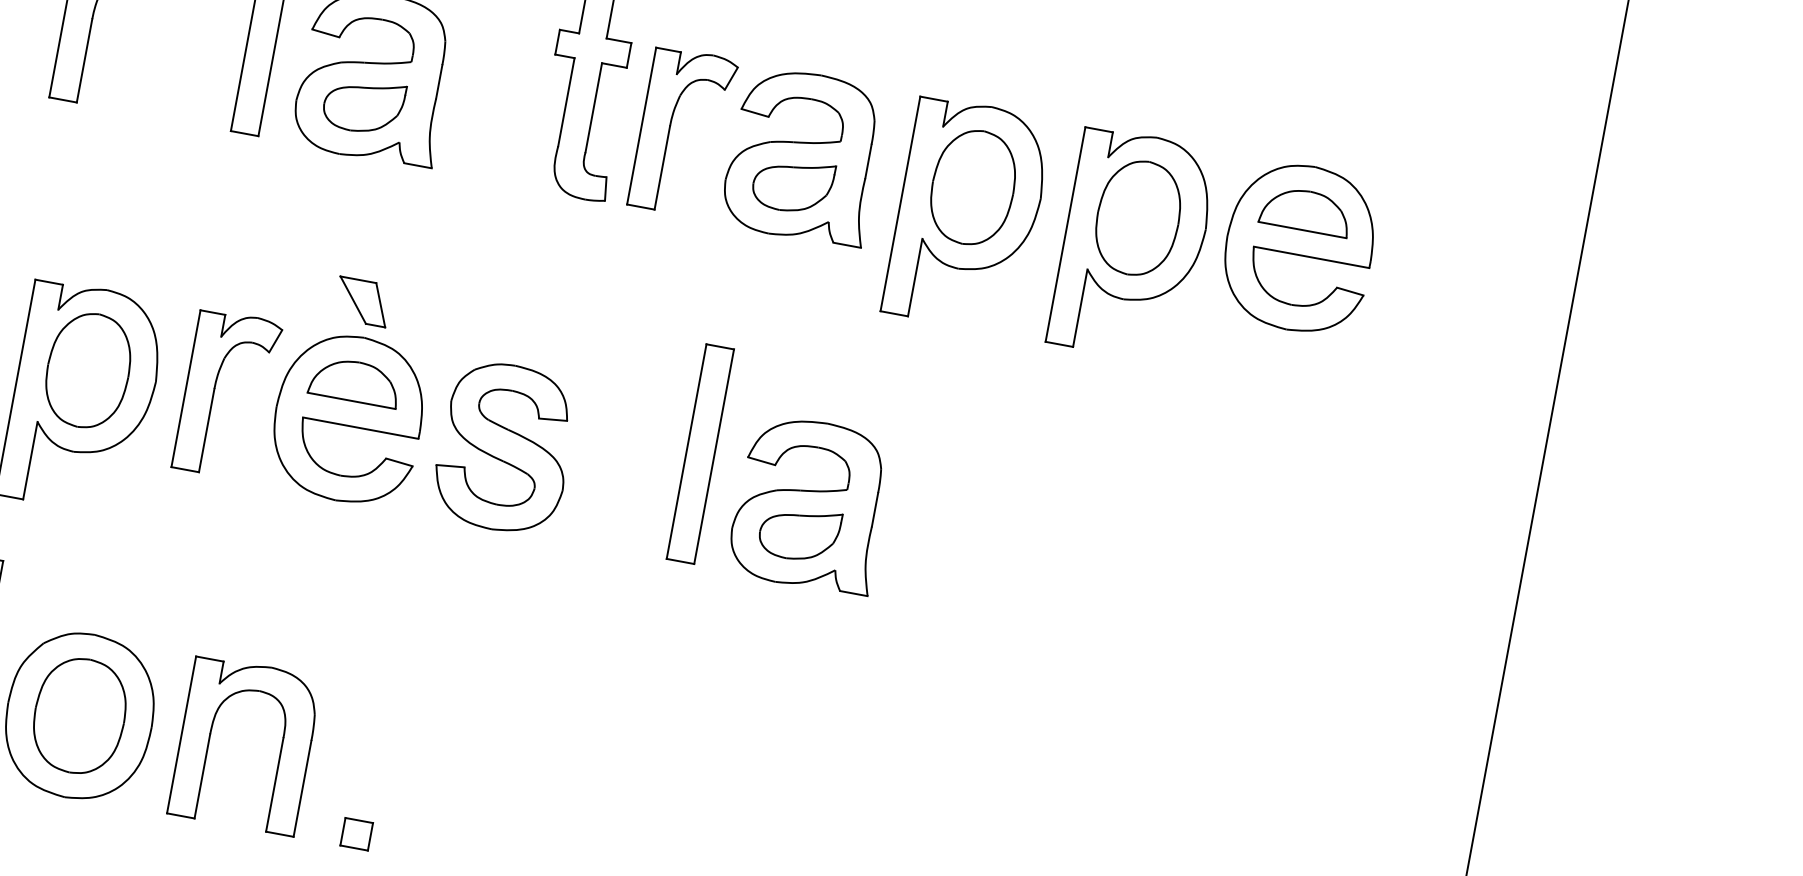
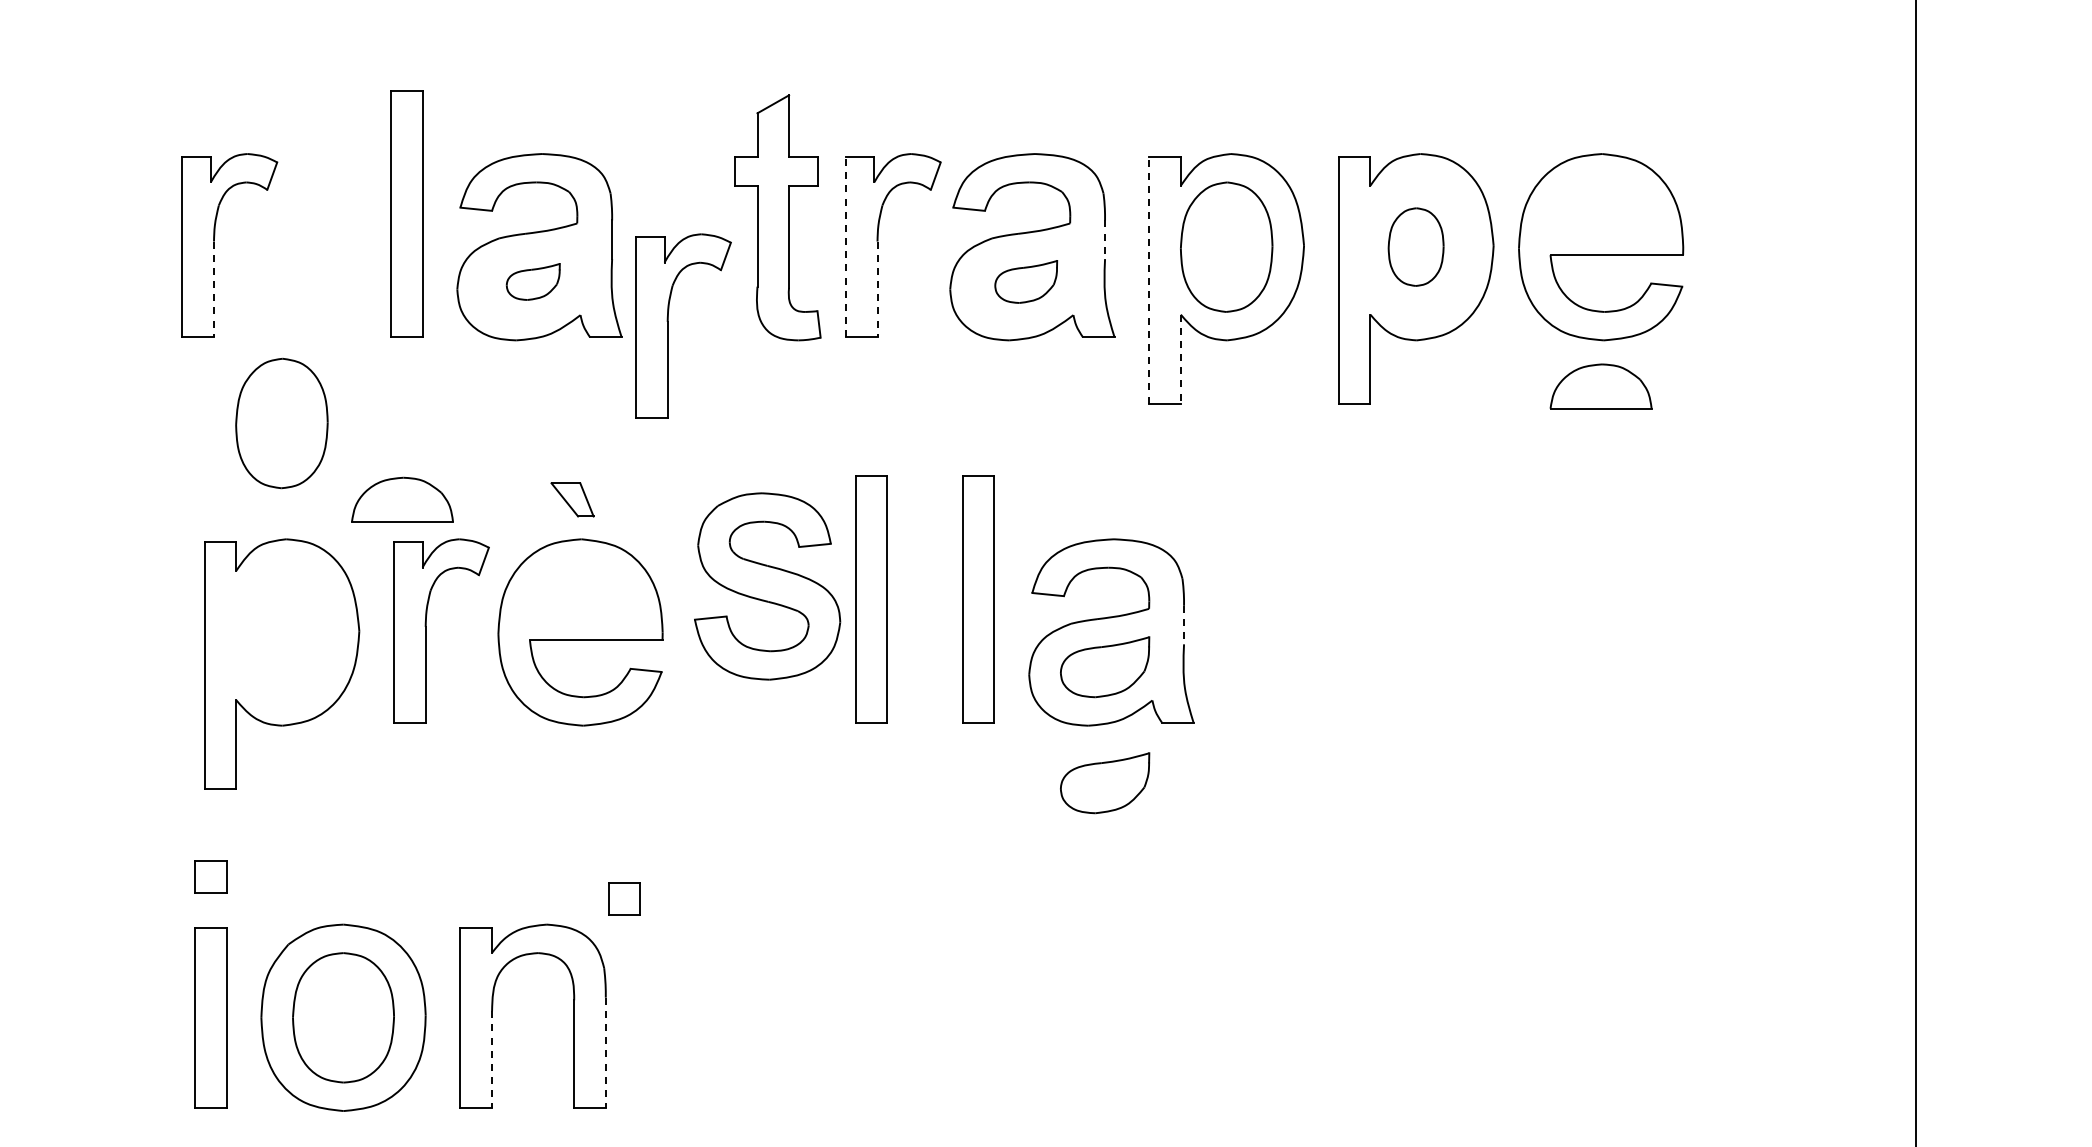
line: (84, 61) -> (214, 289), solid -> dashed
part: (364, 105) -> (533, 281), size x0.6
line: (641, 125) -> (845, 246), solid -> dashed
line: (868, 162) -> (1105, 240), solid -> dashed
part: (474, 165) -> (668, 325), added
line: (662, 168) -> (877, 289), solid -> dashed
part: (793, 185) -> (1026, 281), size x0.7
line: (900, 203) -> (1149, 279), solid -> dashed
part: (1305, 210) -> (1600, 386), moved
part: (1137, 217) -> (1415, 246), size x0.6
line: (914, 277) -> (1180, 359), solid -> dashed
part: (362, 301) -> (572, 499), size x0.7
part: (87, 370) -> (281, 423), moved
part: (355, 381) -> (402, 499), moved
part: (607, 436) -> (871, 599), added
part: (505, 447) -> (767, 586), moved
line: (875, 510) -> (1184, 625), solid -> dashed
part: (781, 634) -> (1105, 783), added
line: (202, 777) -> (492, 1060), solid -> dashed
line: (302, 789) -> (605, 1053), solid -> dashed
part: (356, 833) -> (624, 898), moved

